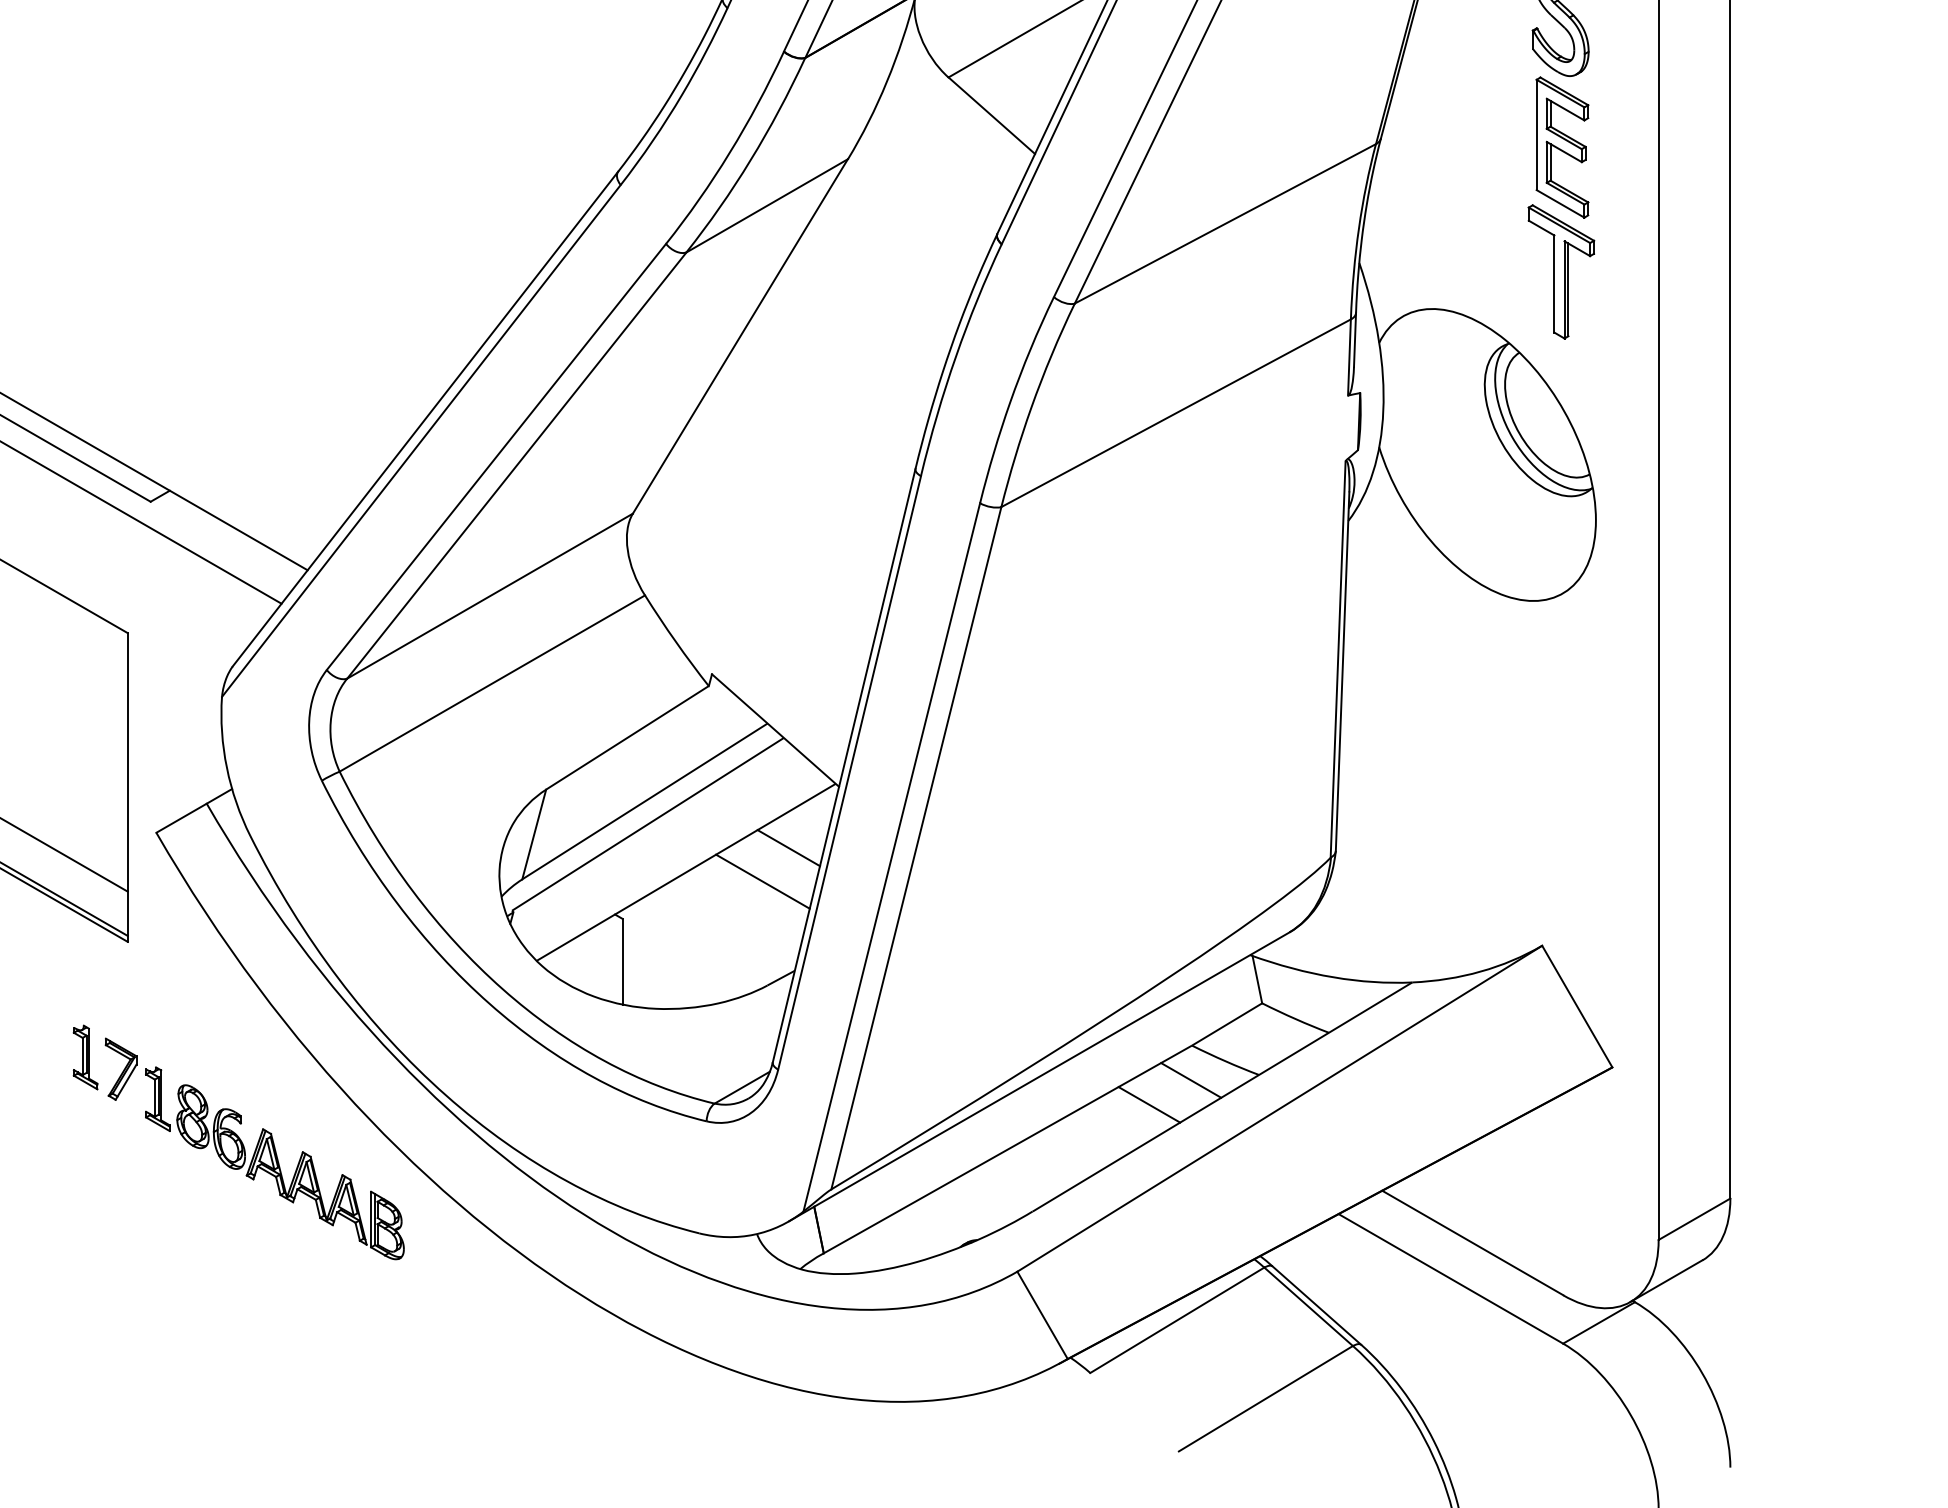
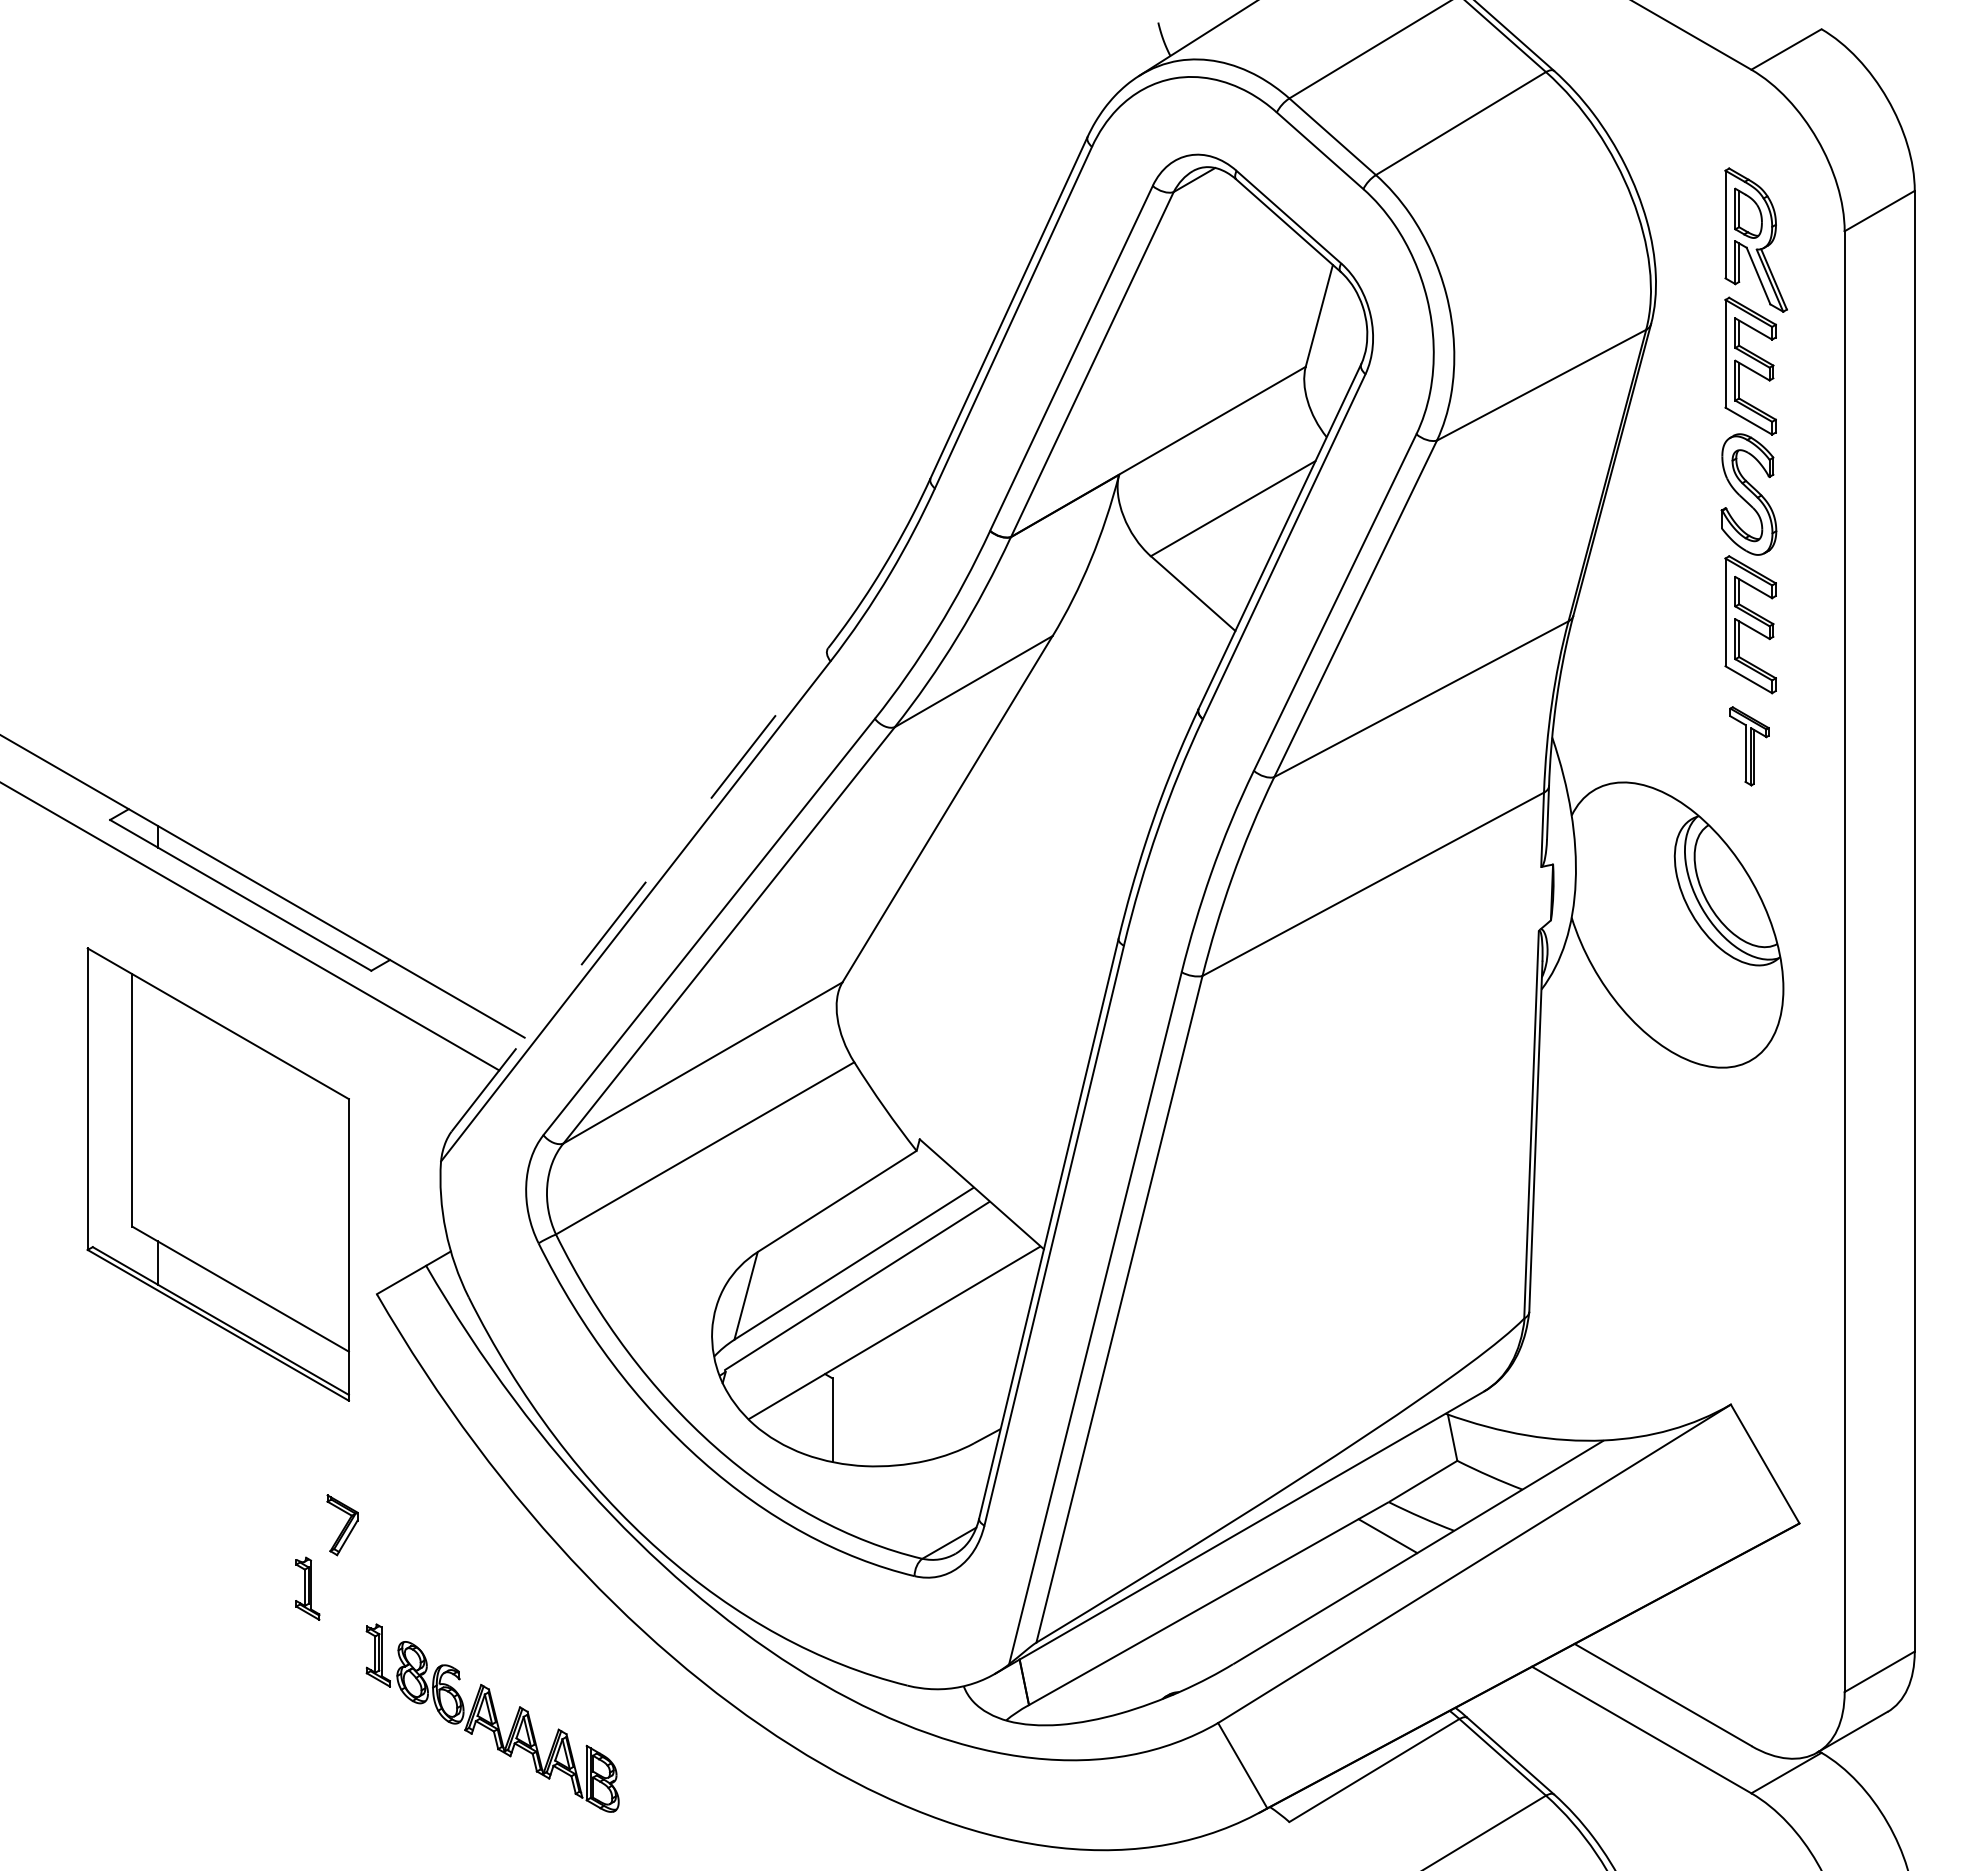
part: (1561, 272) -> (1749, 746), size x0.6
line: (426, 418) -> (640, 889), solid -> dashed
line: (788, 847) -> (994, 1308), removed
line: (762, 881) -> (969, 1341), removed
part: (85, 1057) -> (307, 1588), moved
line: (1149, 1104) -> (1347, 1559), removed
part: (274, 1162) -> (492, 1717), moved

